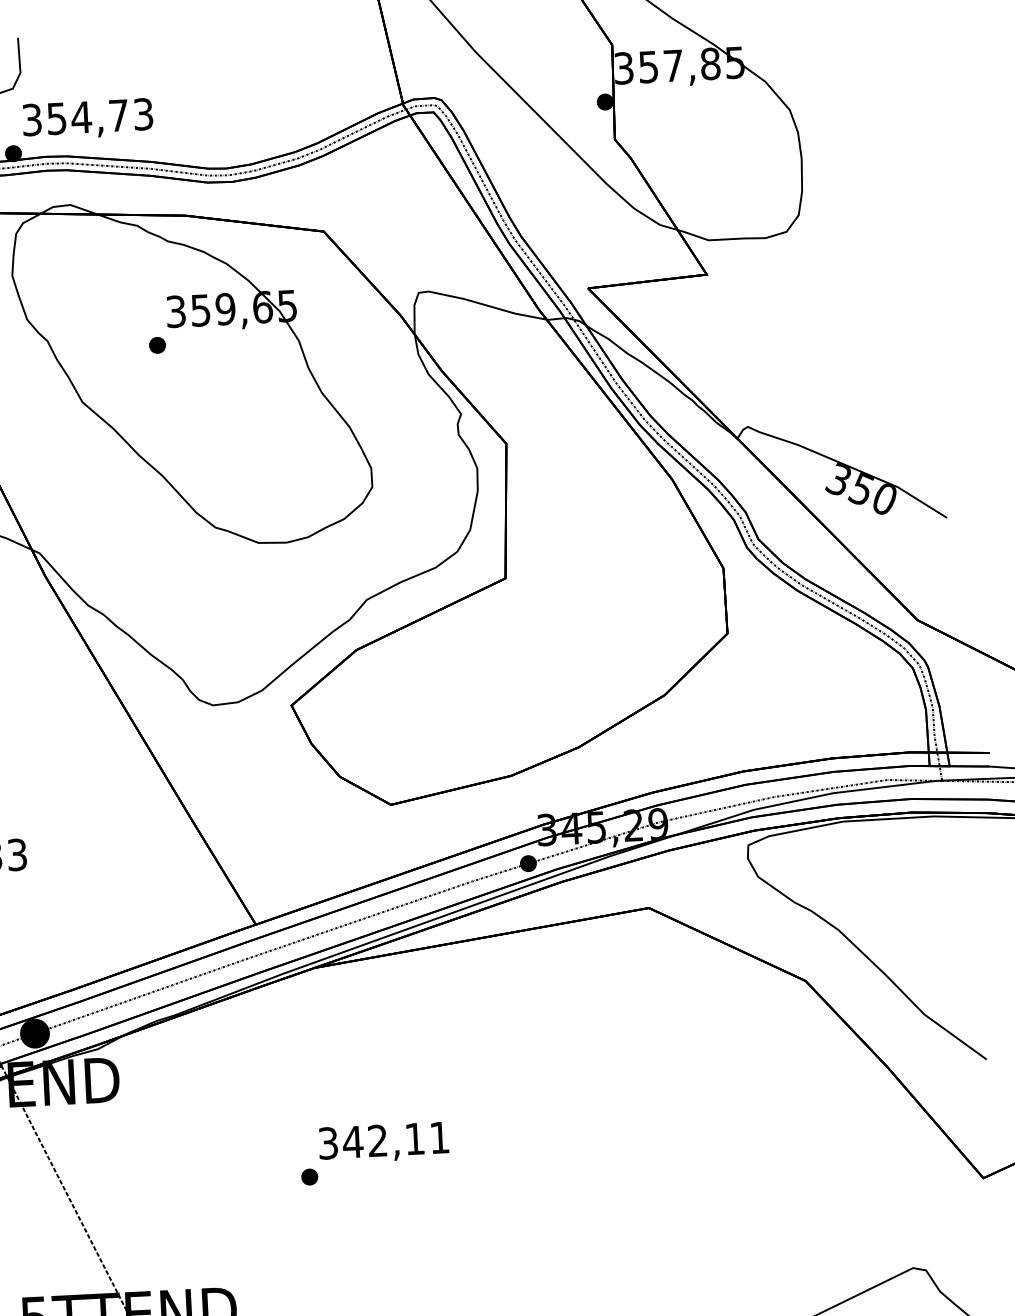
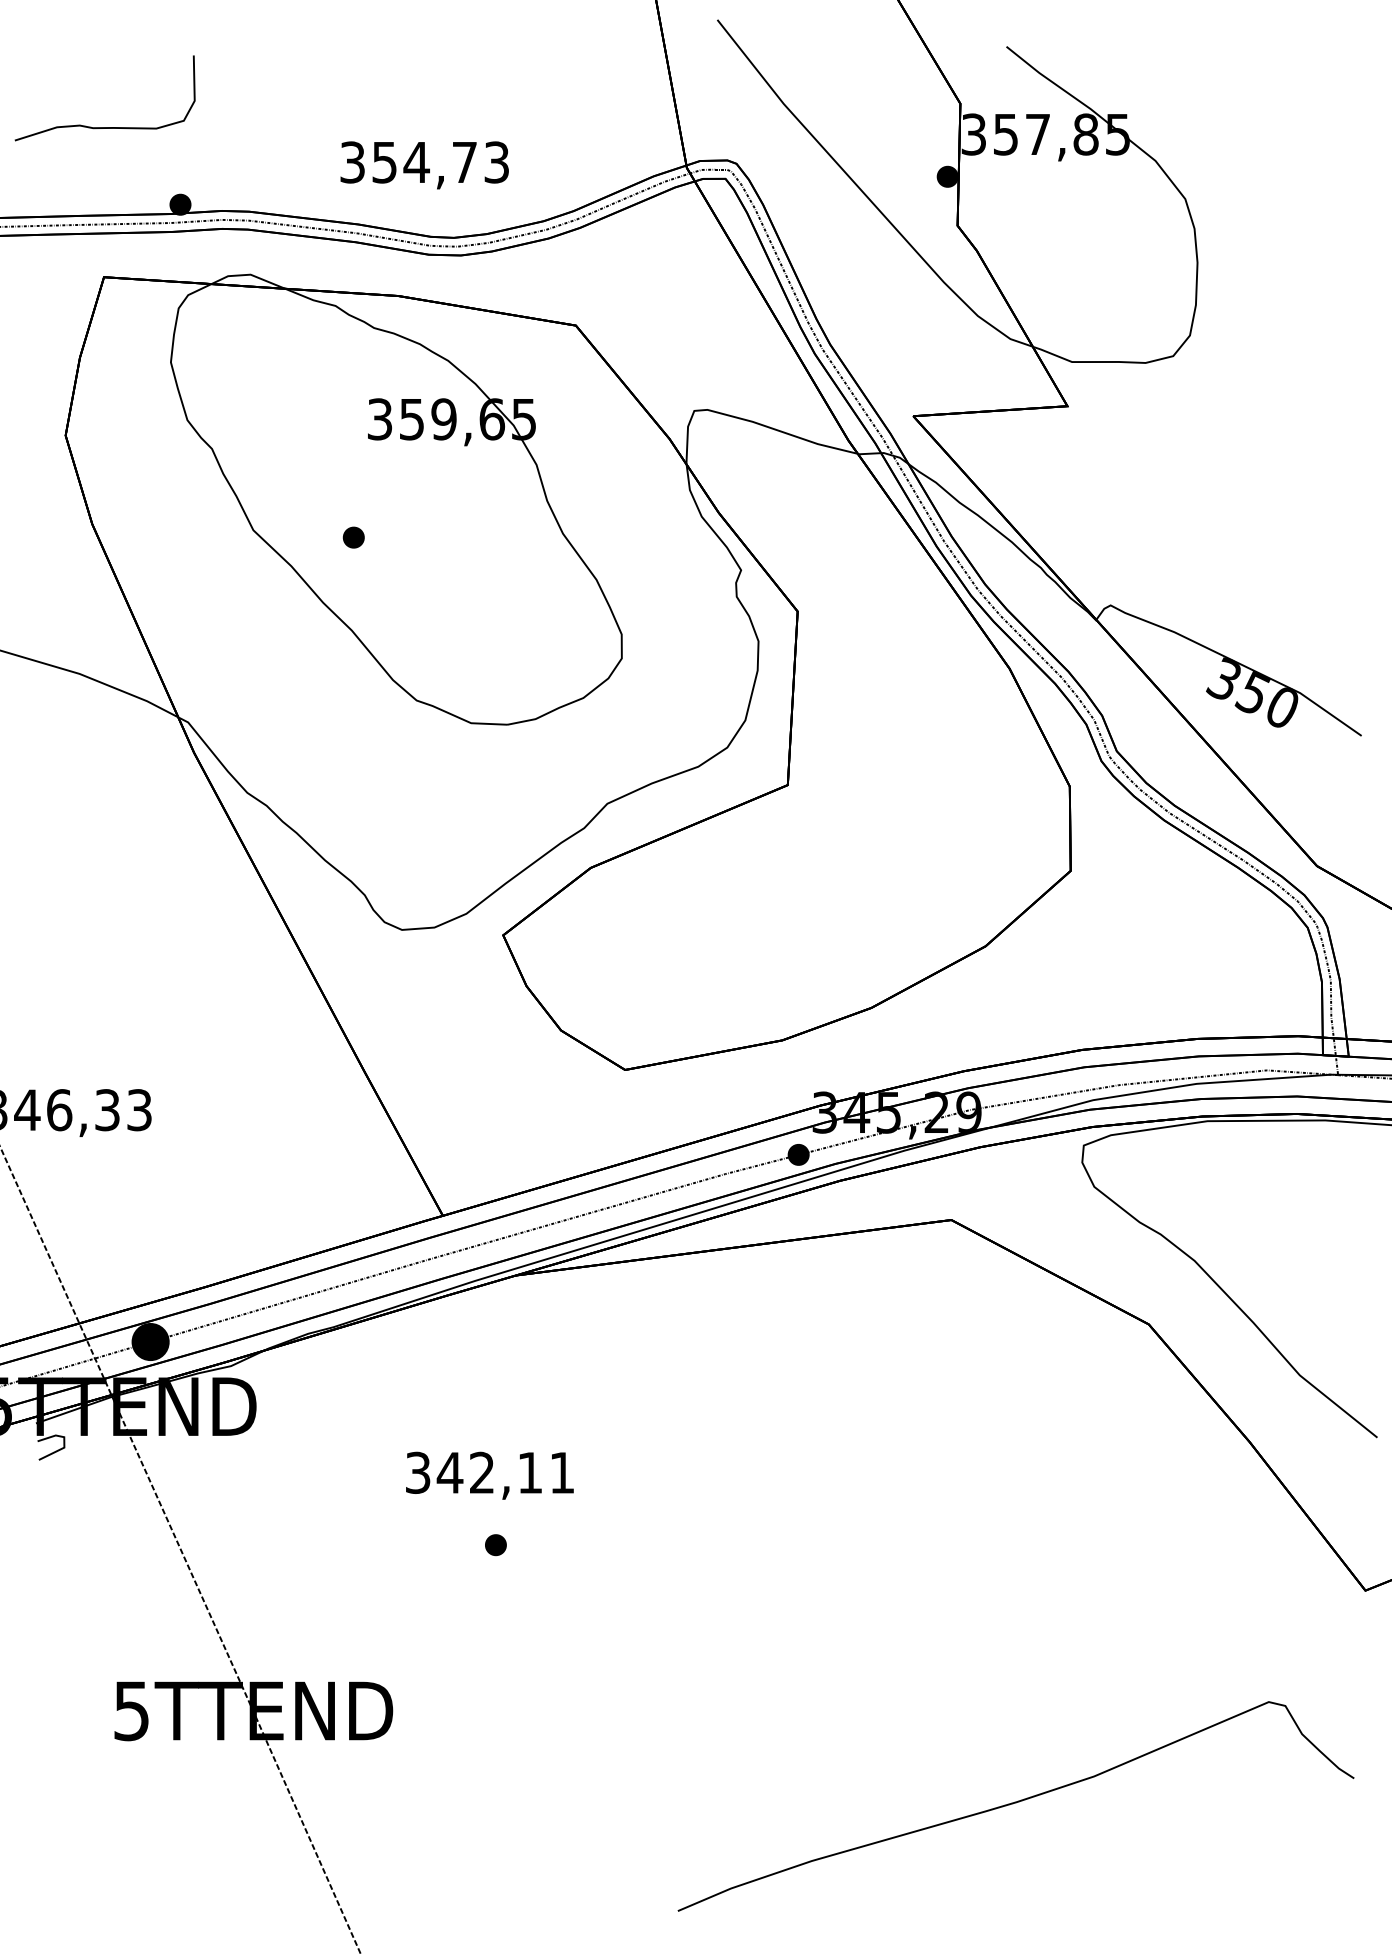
text: (87, 119) -> (424, 165), moved
part: (157, 345) -> (353, 537), moved
text: (383, 1142) -> (489, 1475), moved

